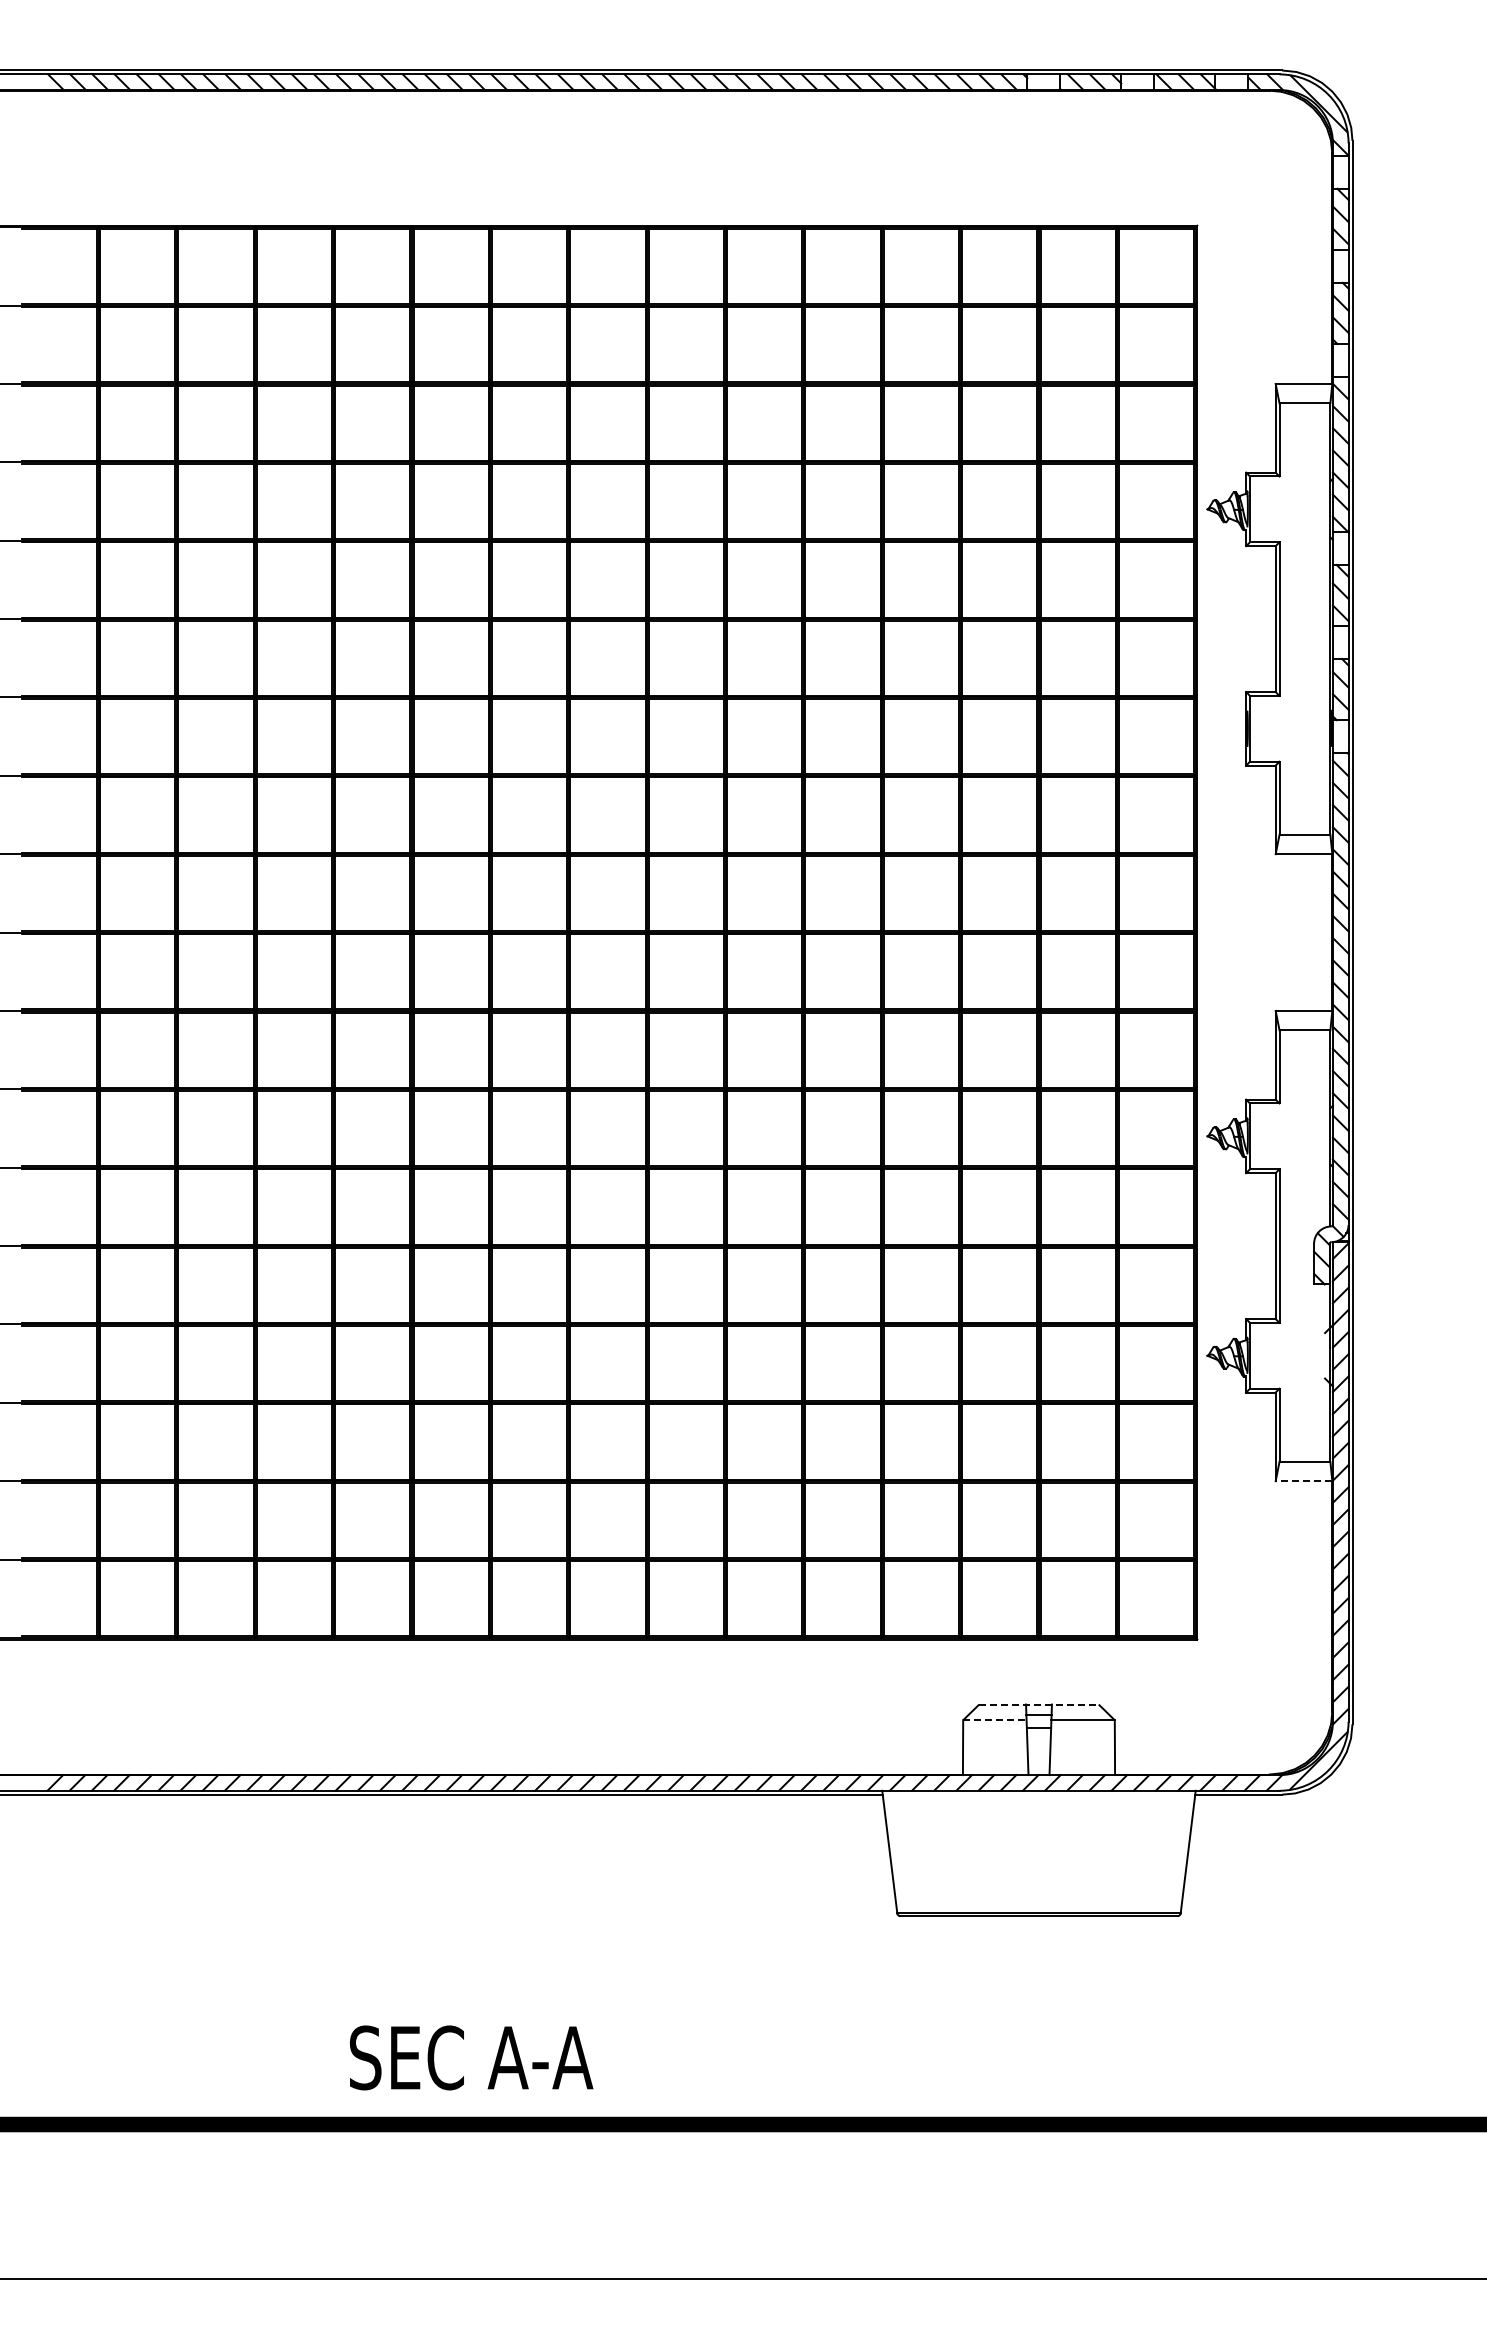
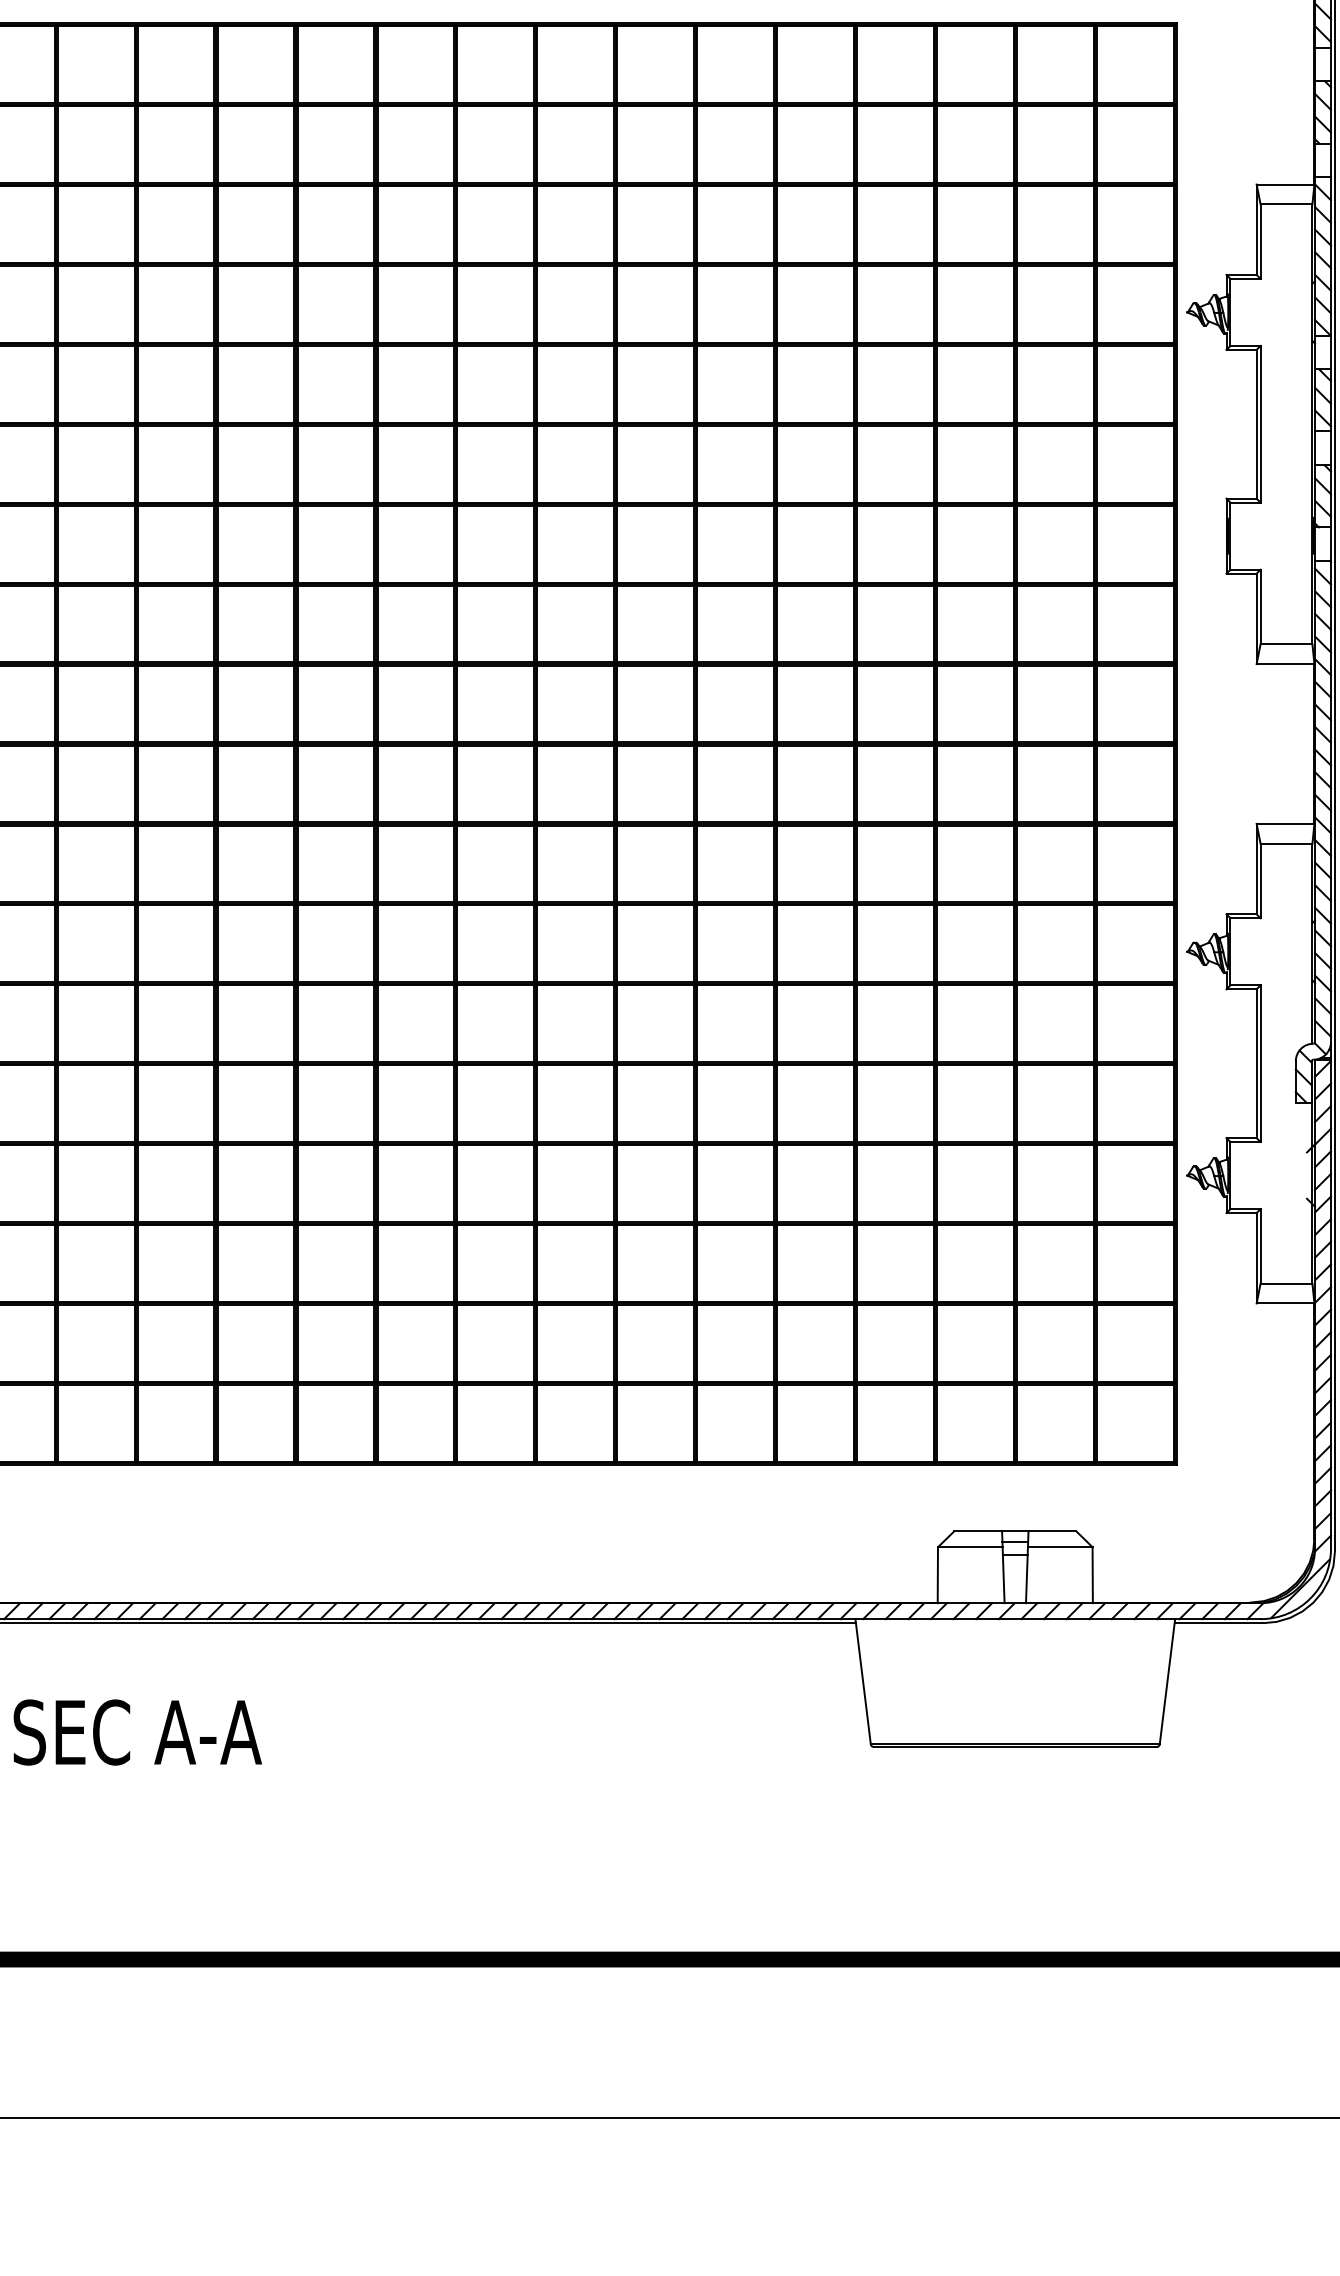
line: (1303, 1481) -> (1285, 1303), dashed -> solid
line: (1039, 1704) -> (1015, 1531), dashed -> solid
line: (994, 1720) -> (969, 1547), dashed -> solid
text: (471, 2057) -> (137, 1732), moved

